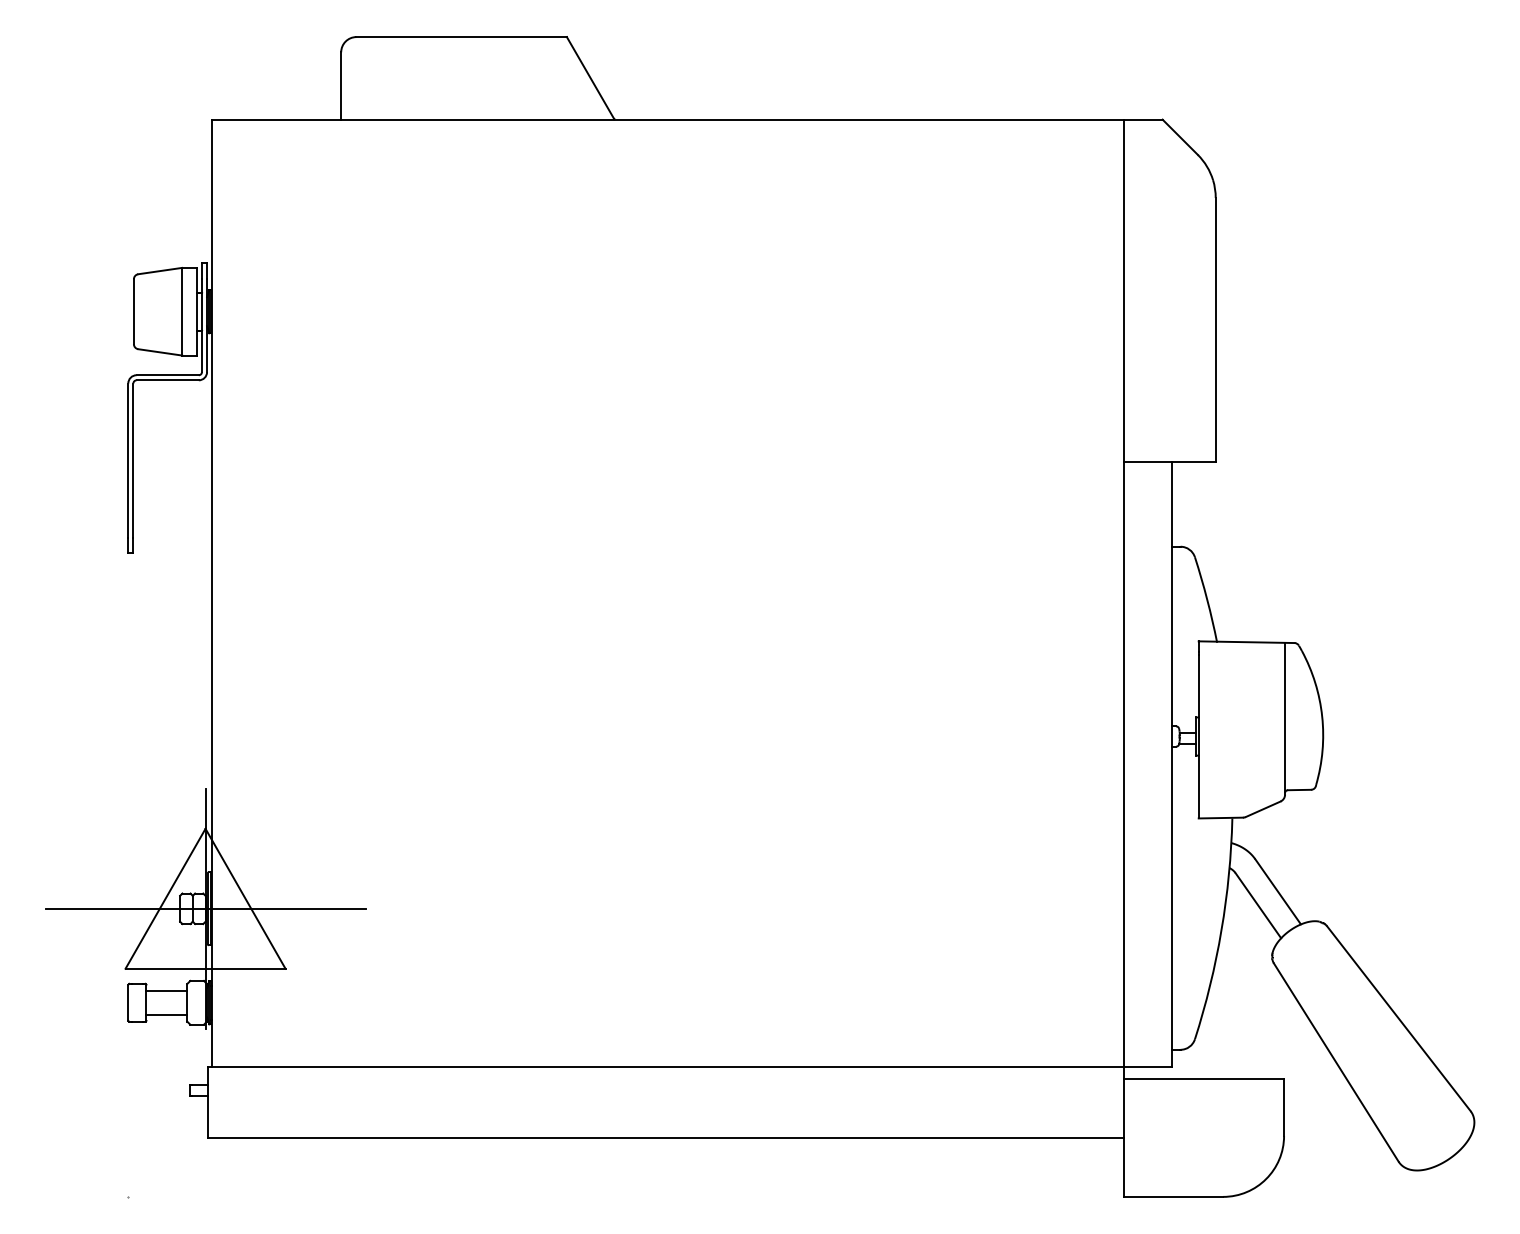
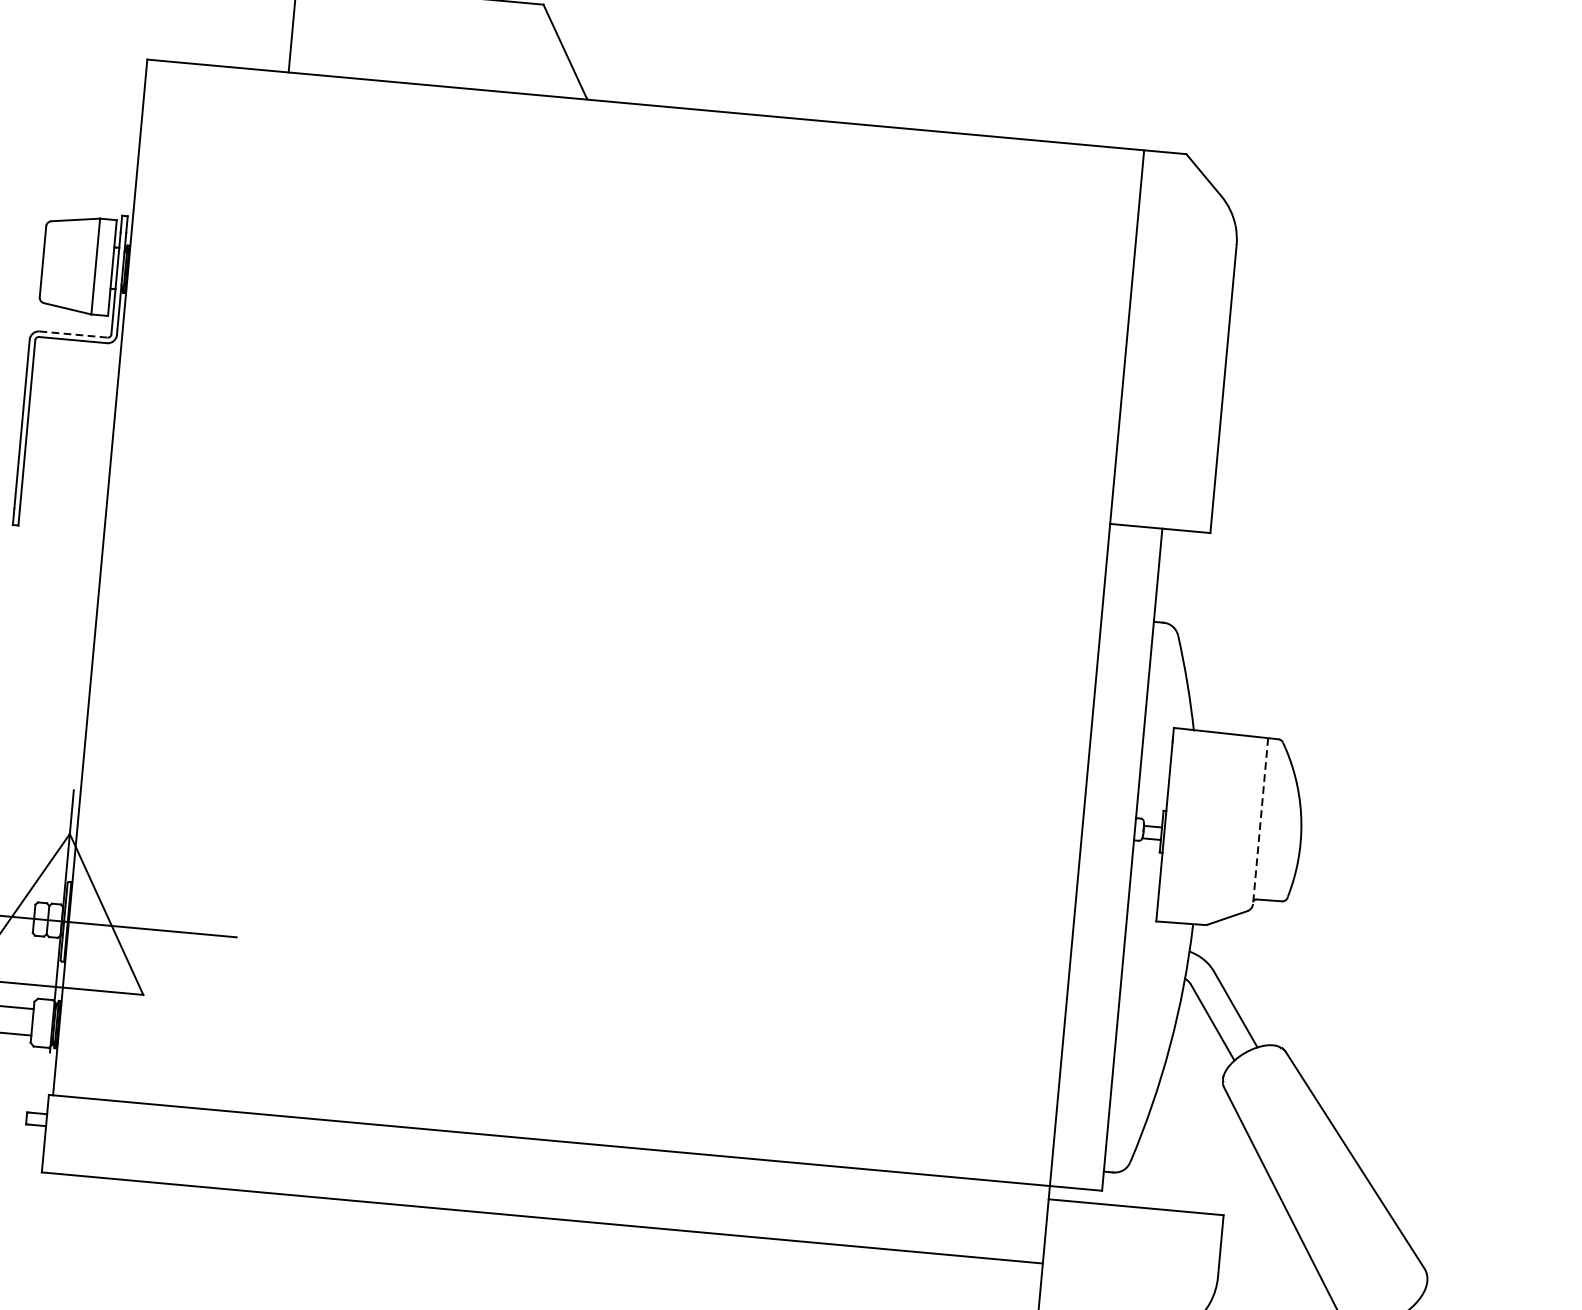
line: (168, 375) -> (74, 334), solid -> dashed
line: (1285, 718) -> (1261, 820), solid -> dashed

